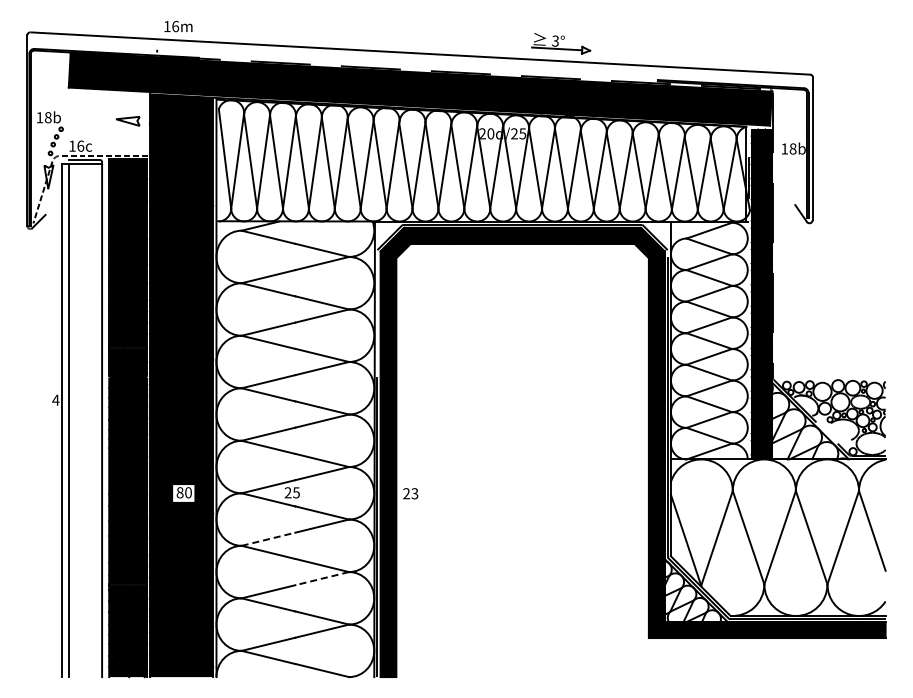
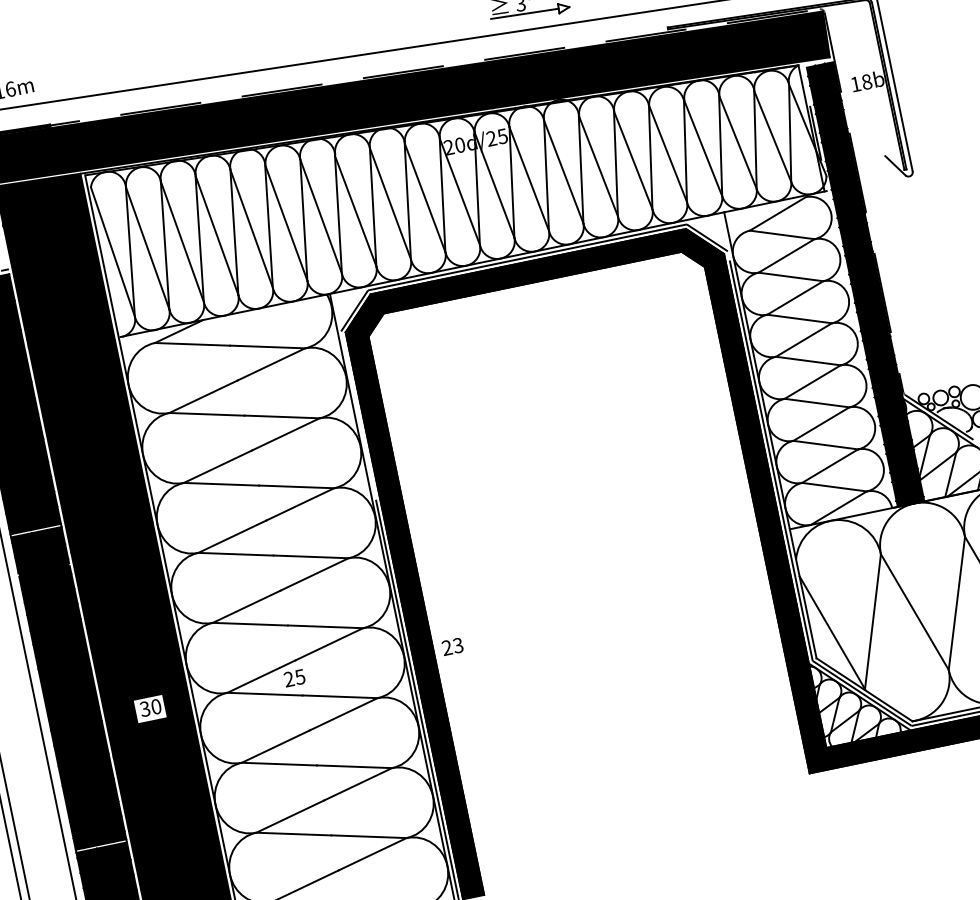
text: (179, 492) -> (144, 708), 80 -> 30
line: (268, 539) -> (275, 746), dashed -> solid
line: (322, 578) -> (358, 784), dashed -> solid

